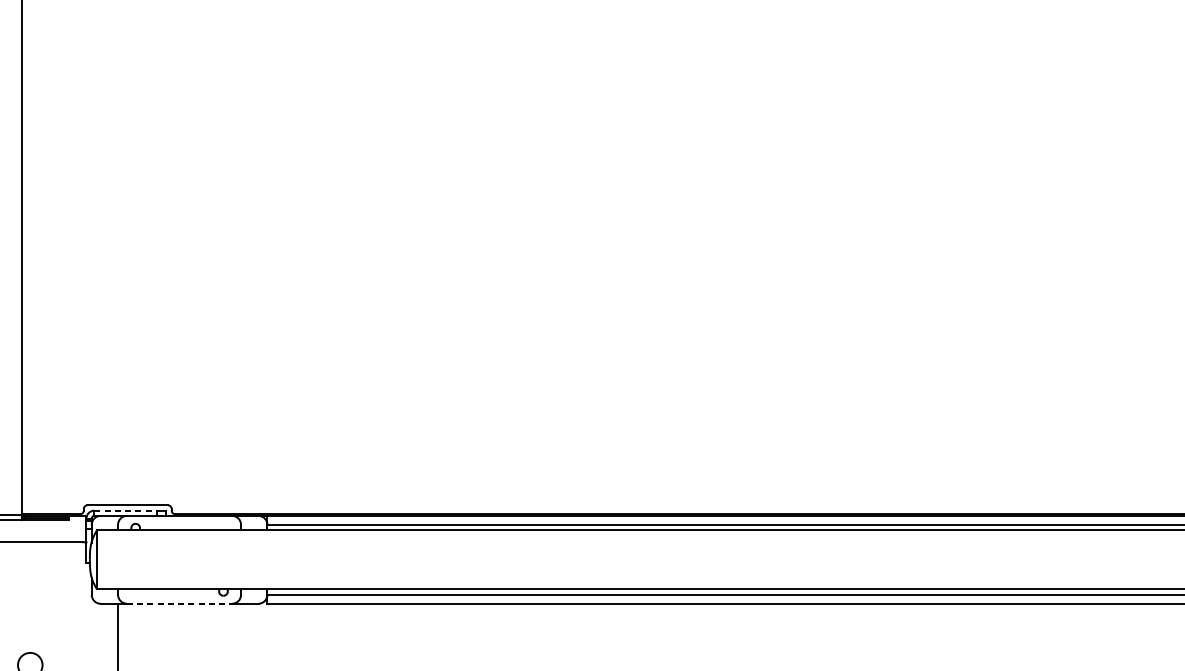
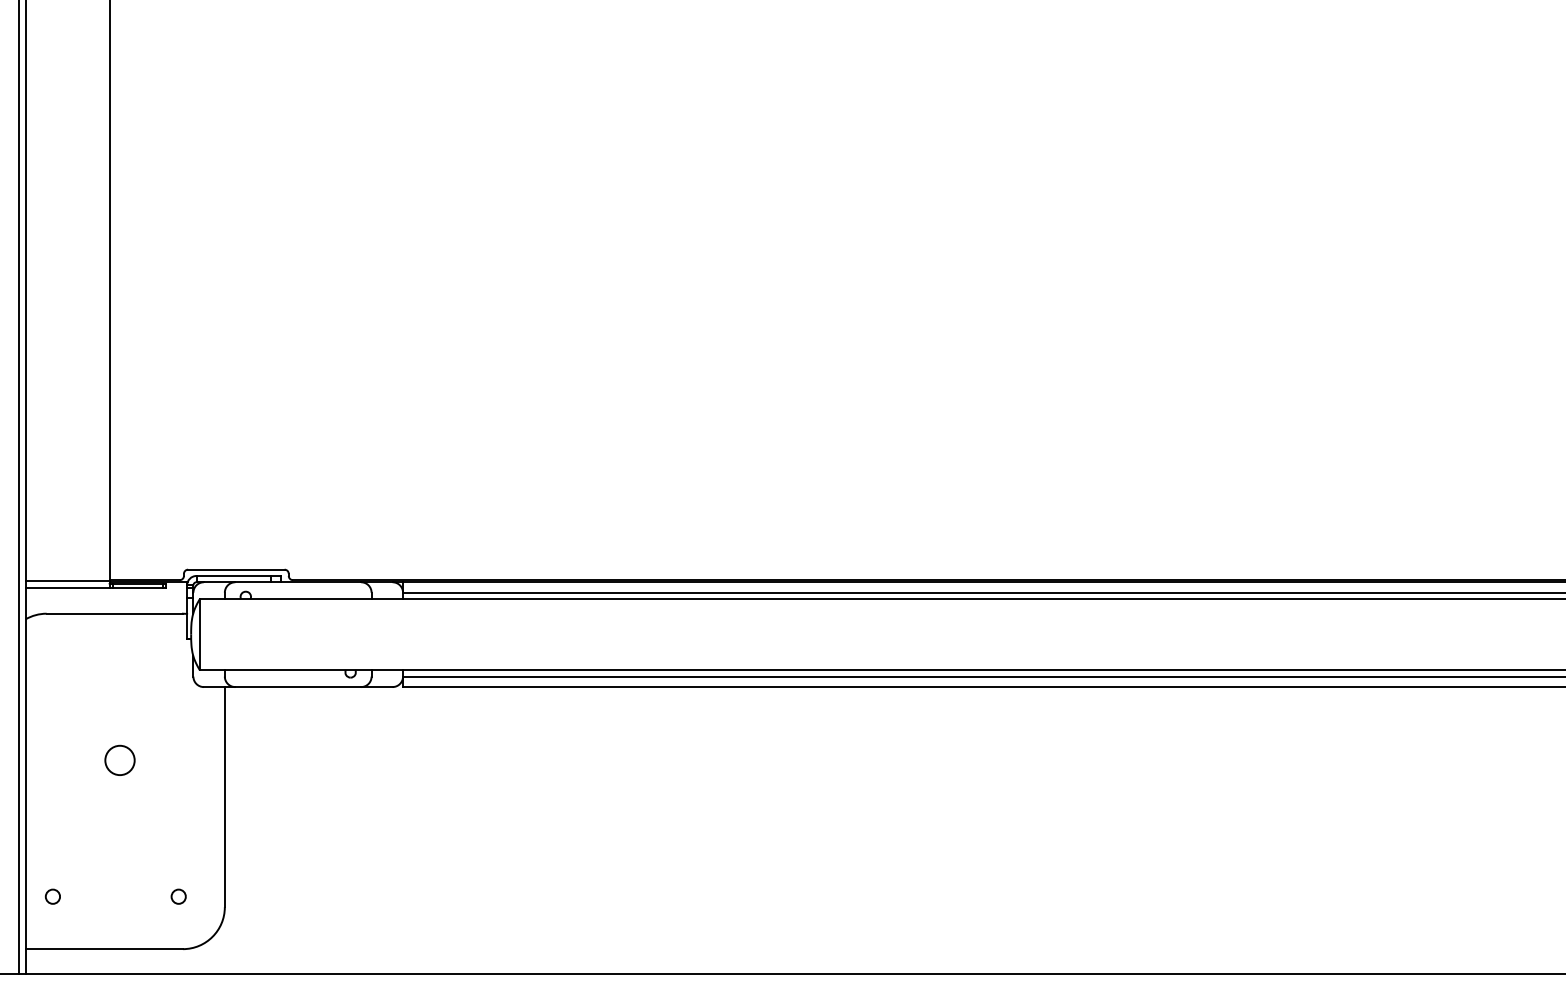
line: (126, 510) -> (234, 575), dashed -> solid
line: (179, 604) -> (298, 687), dashed -> solid

